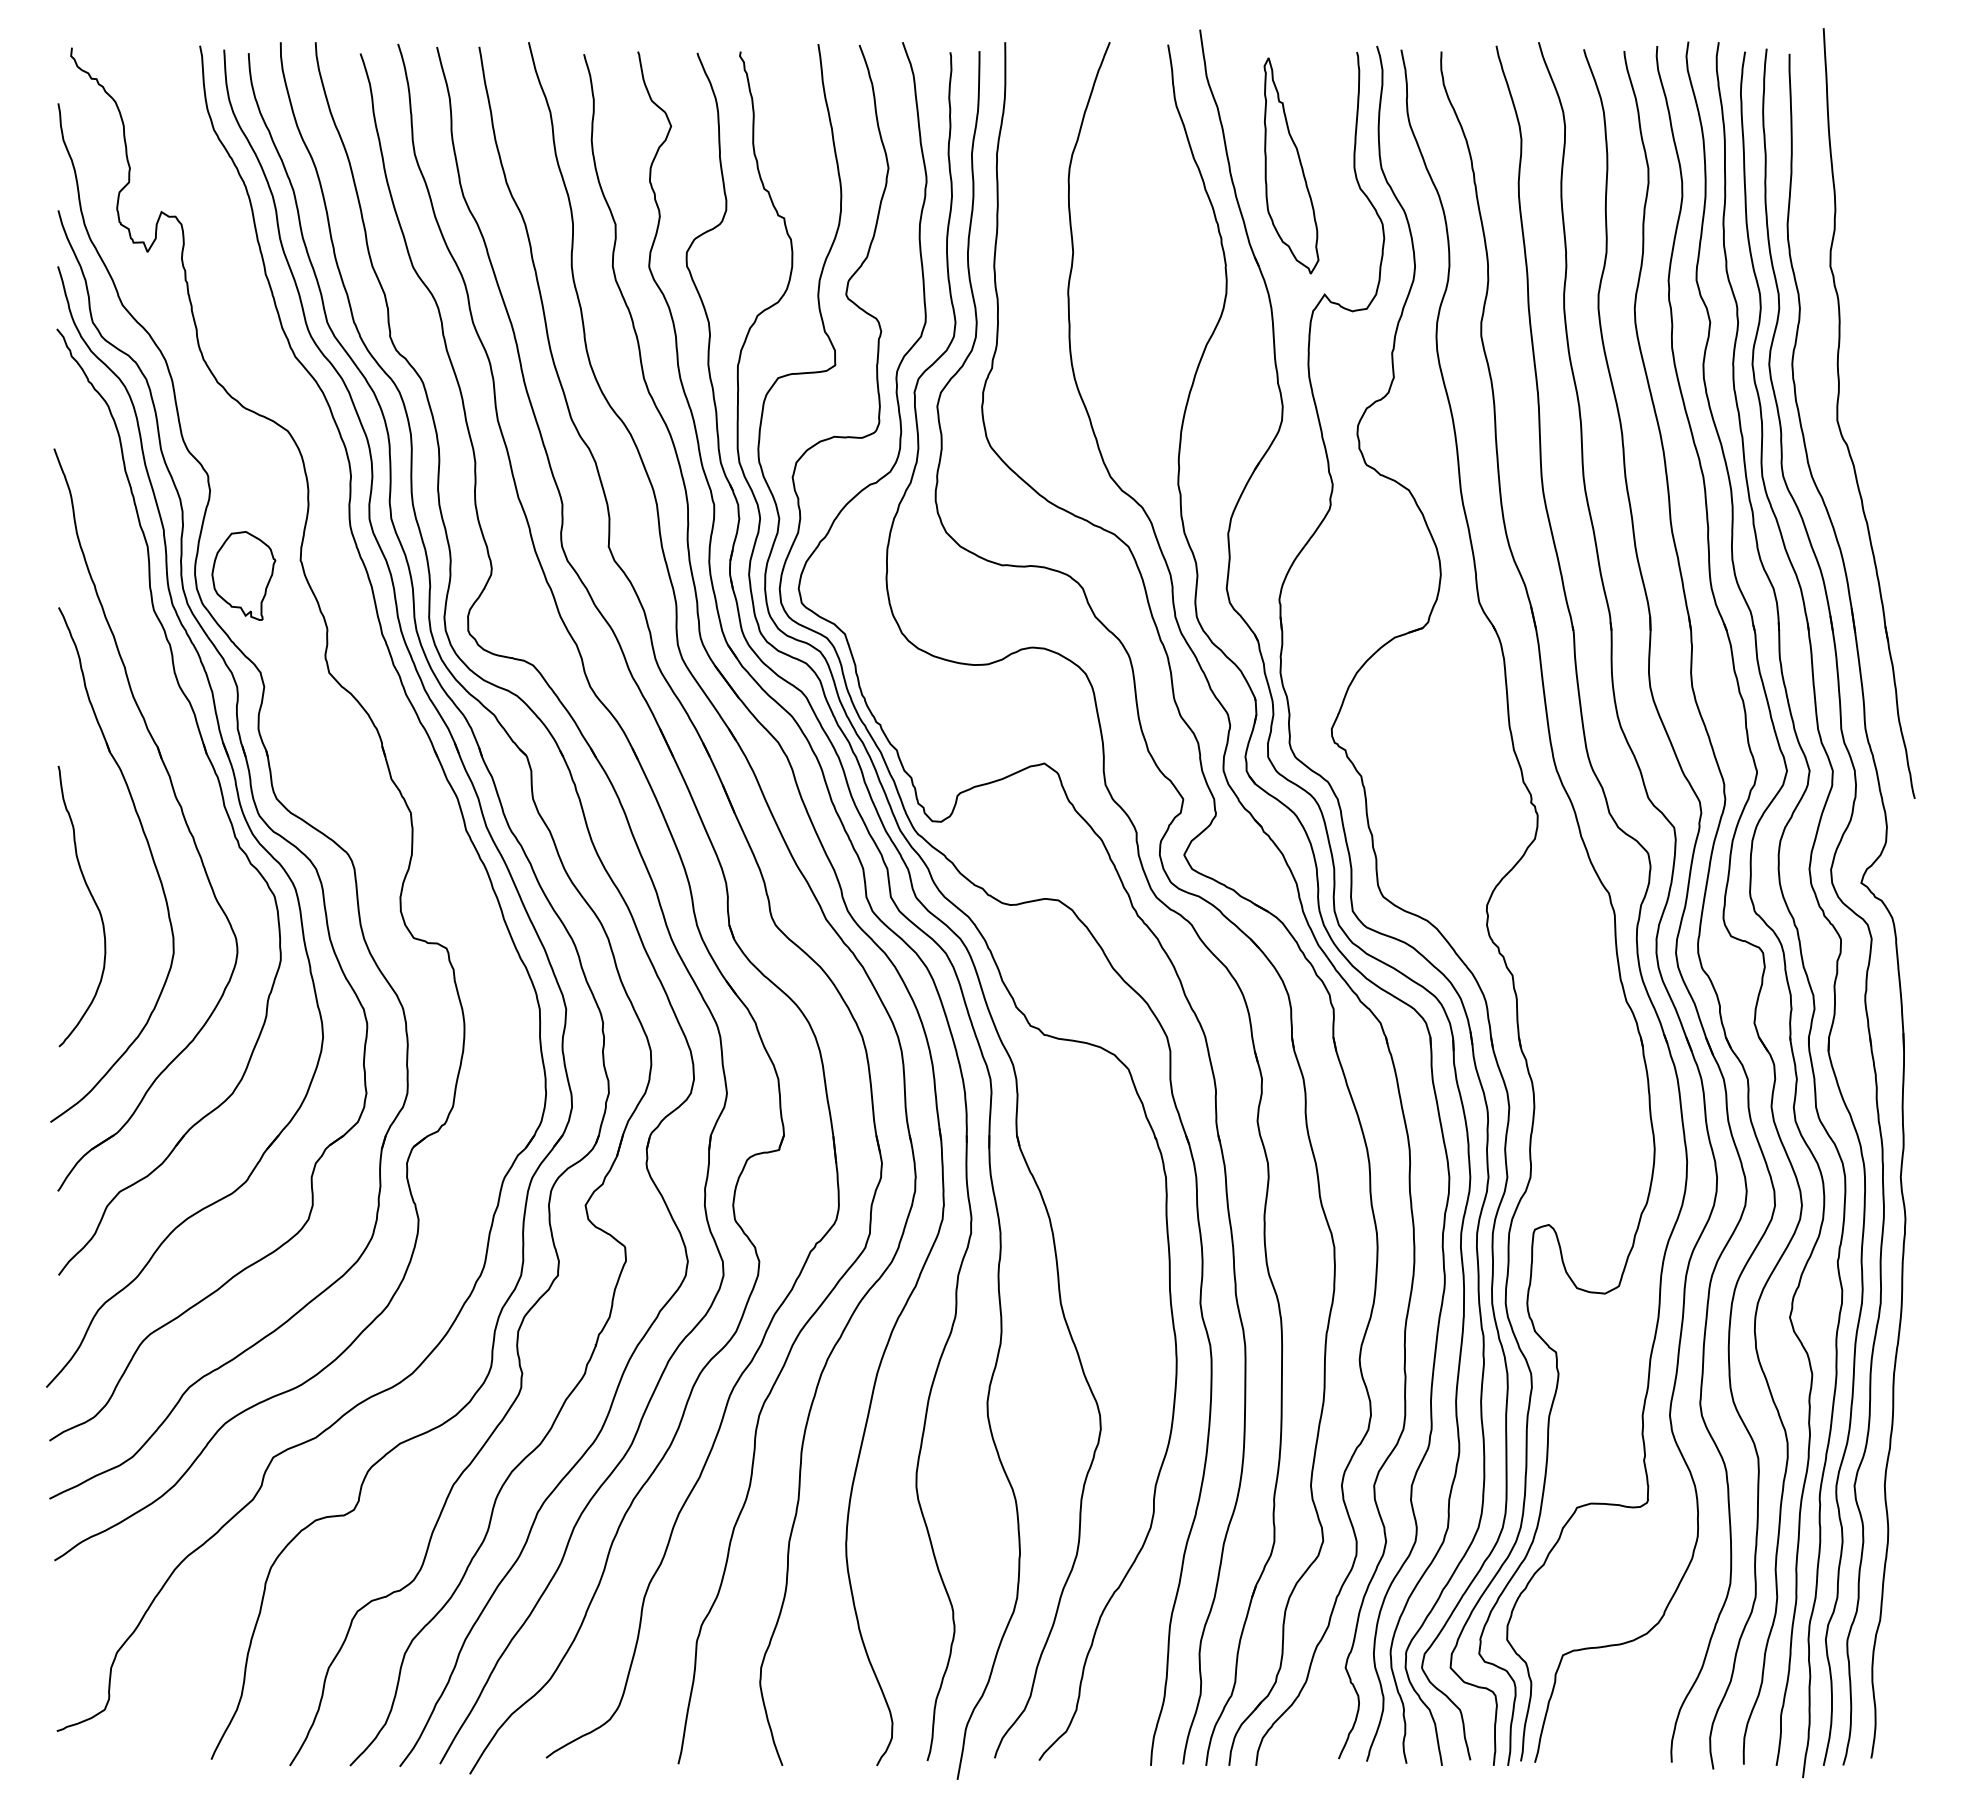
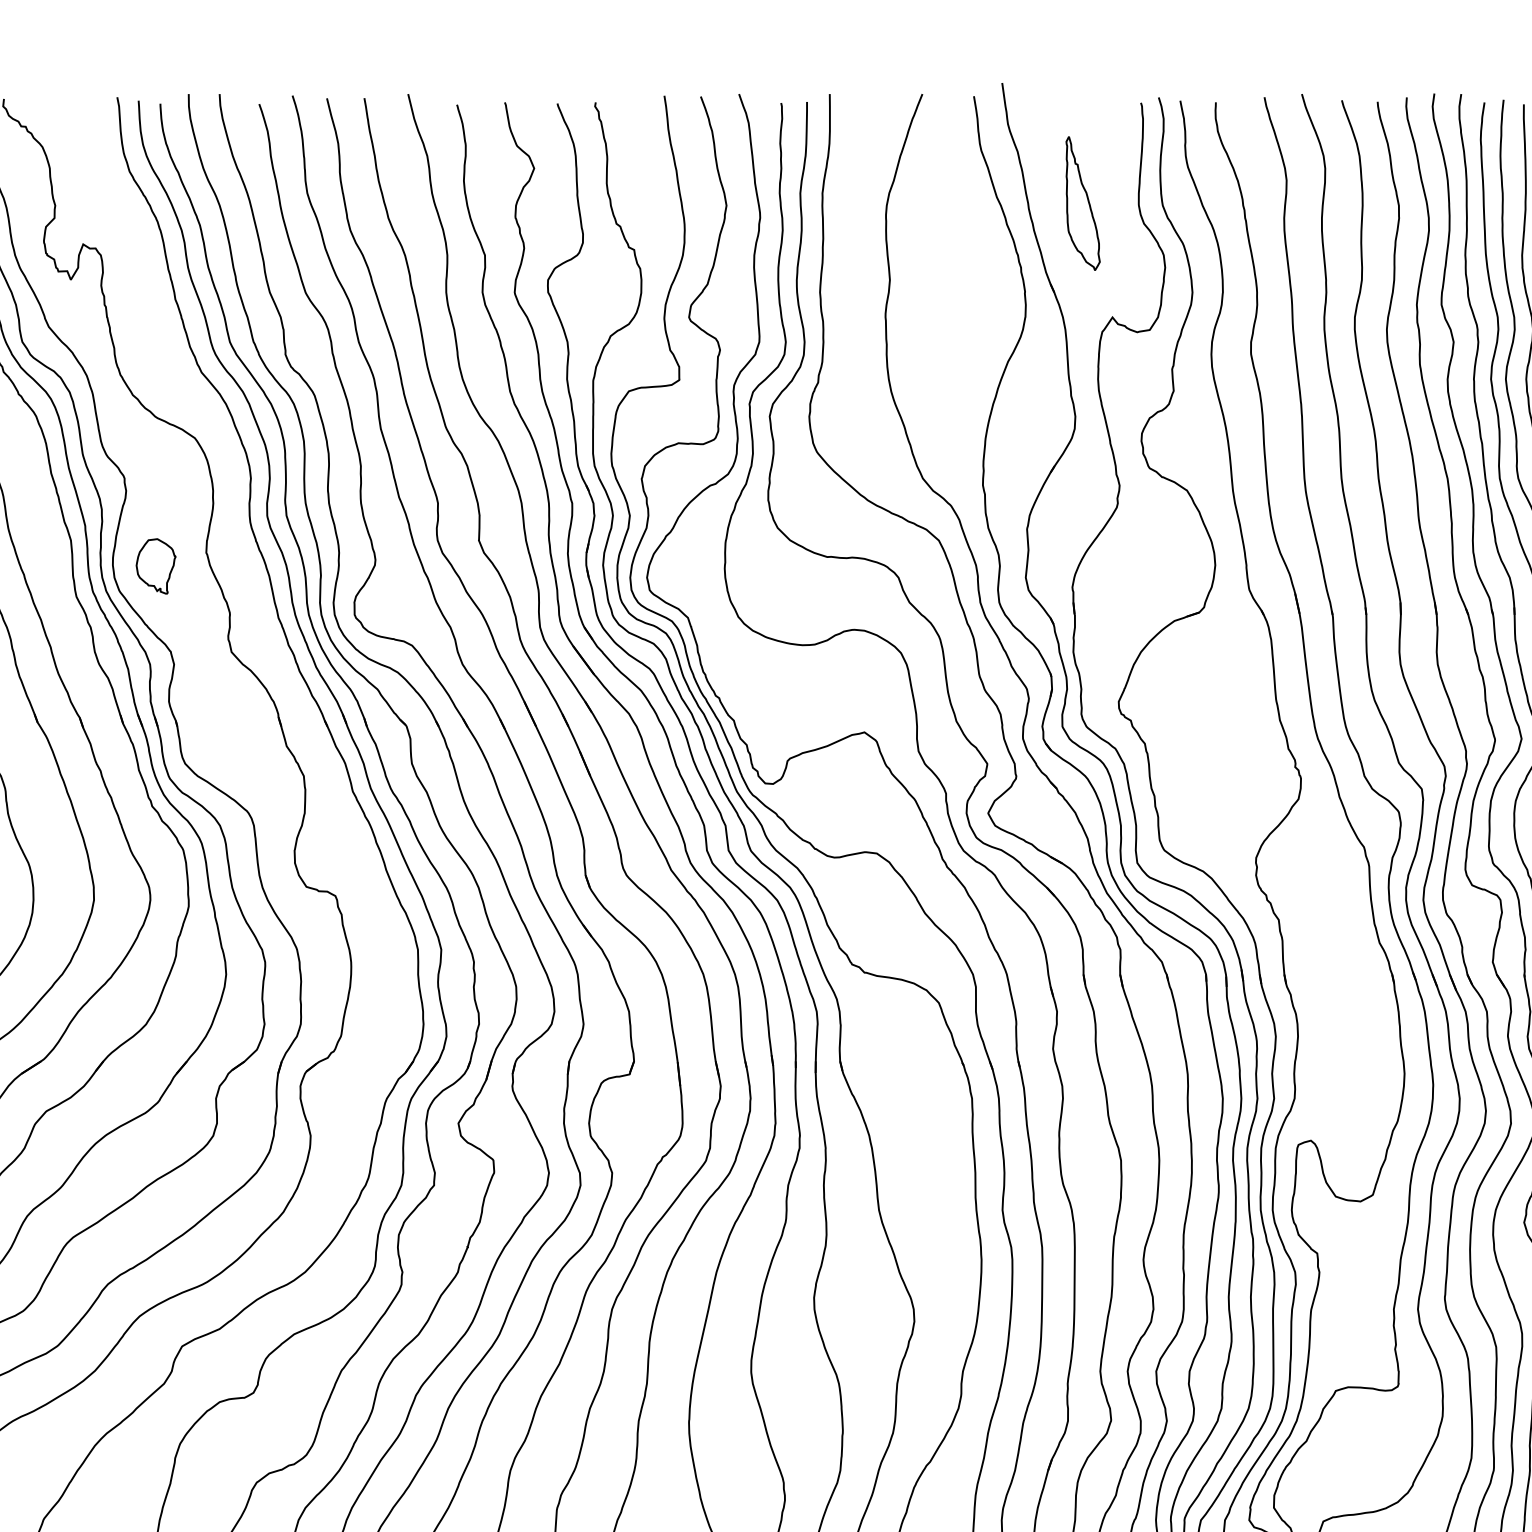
part: (1291, 165) -> (1083, 203), size x0.7
part: (243, 575) -> (155, 565), size x0.7

